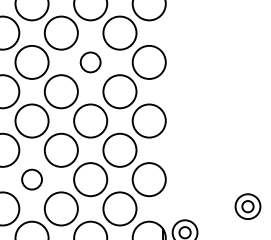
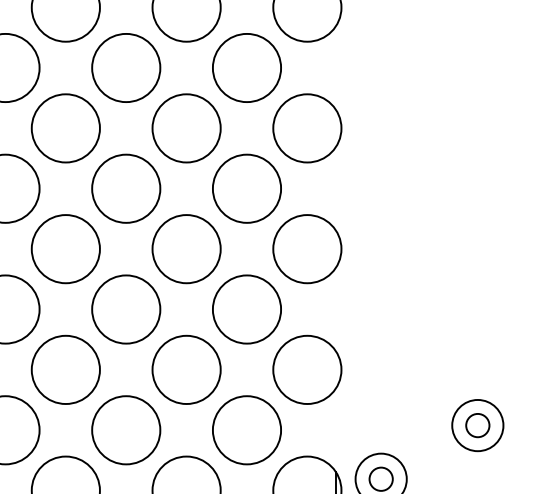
circle: (90, 61) -> (186, 126), size x1.67
circle: (31, 179) -> (64, 369), size x1.67
part: (247, 206) -> (476, 425), moved

